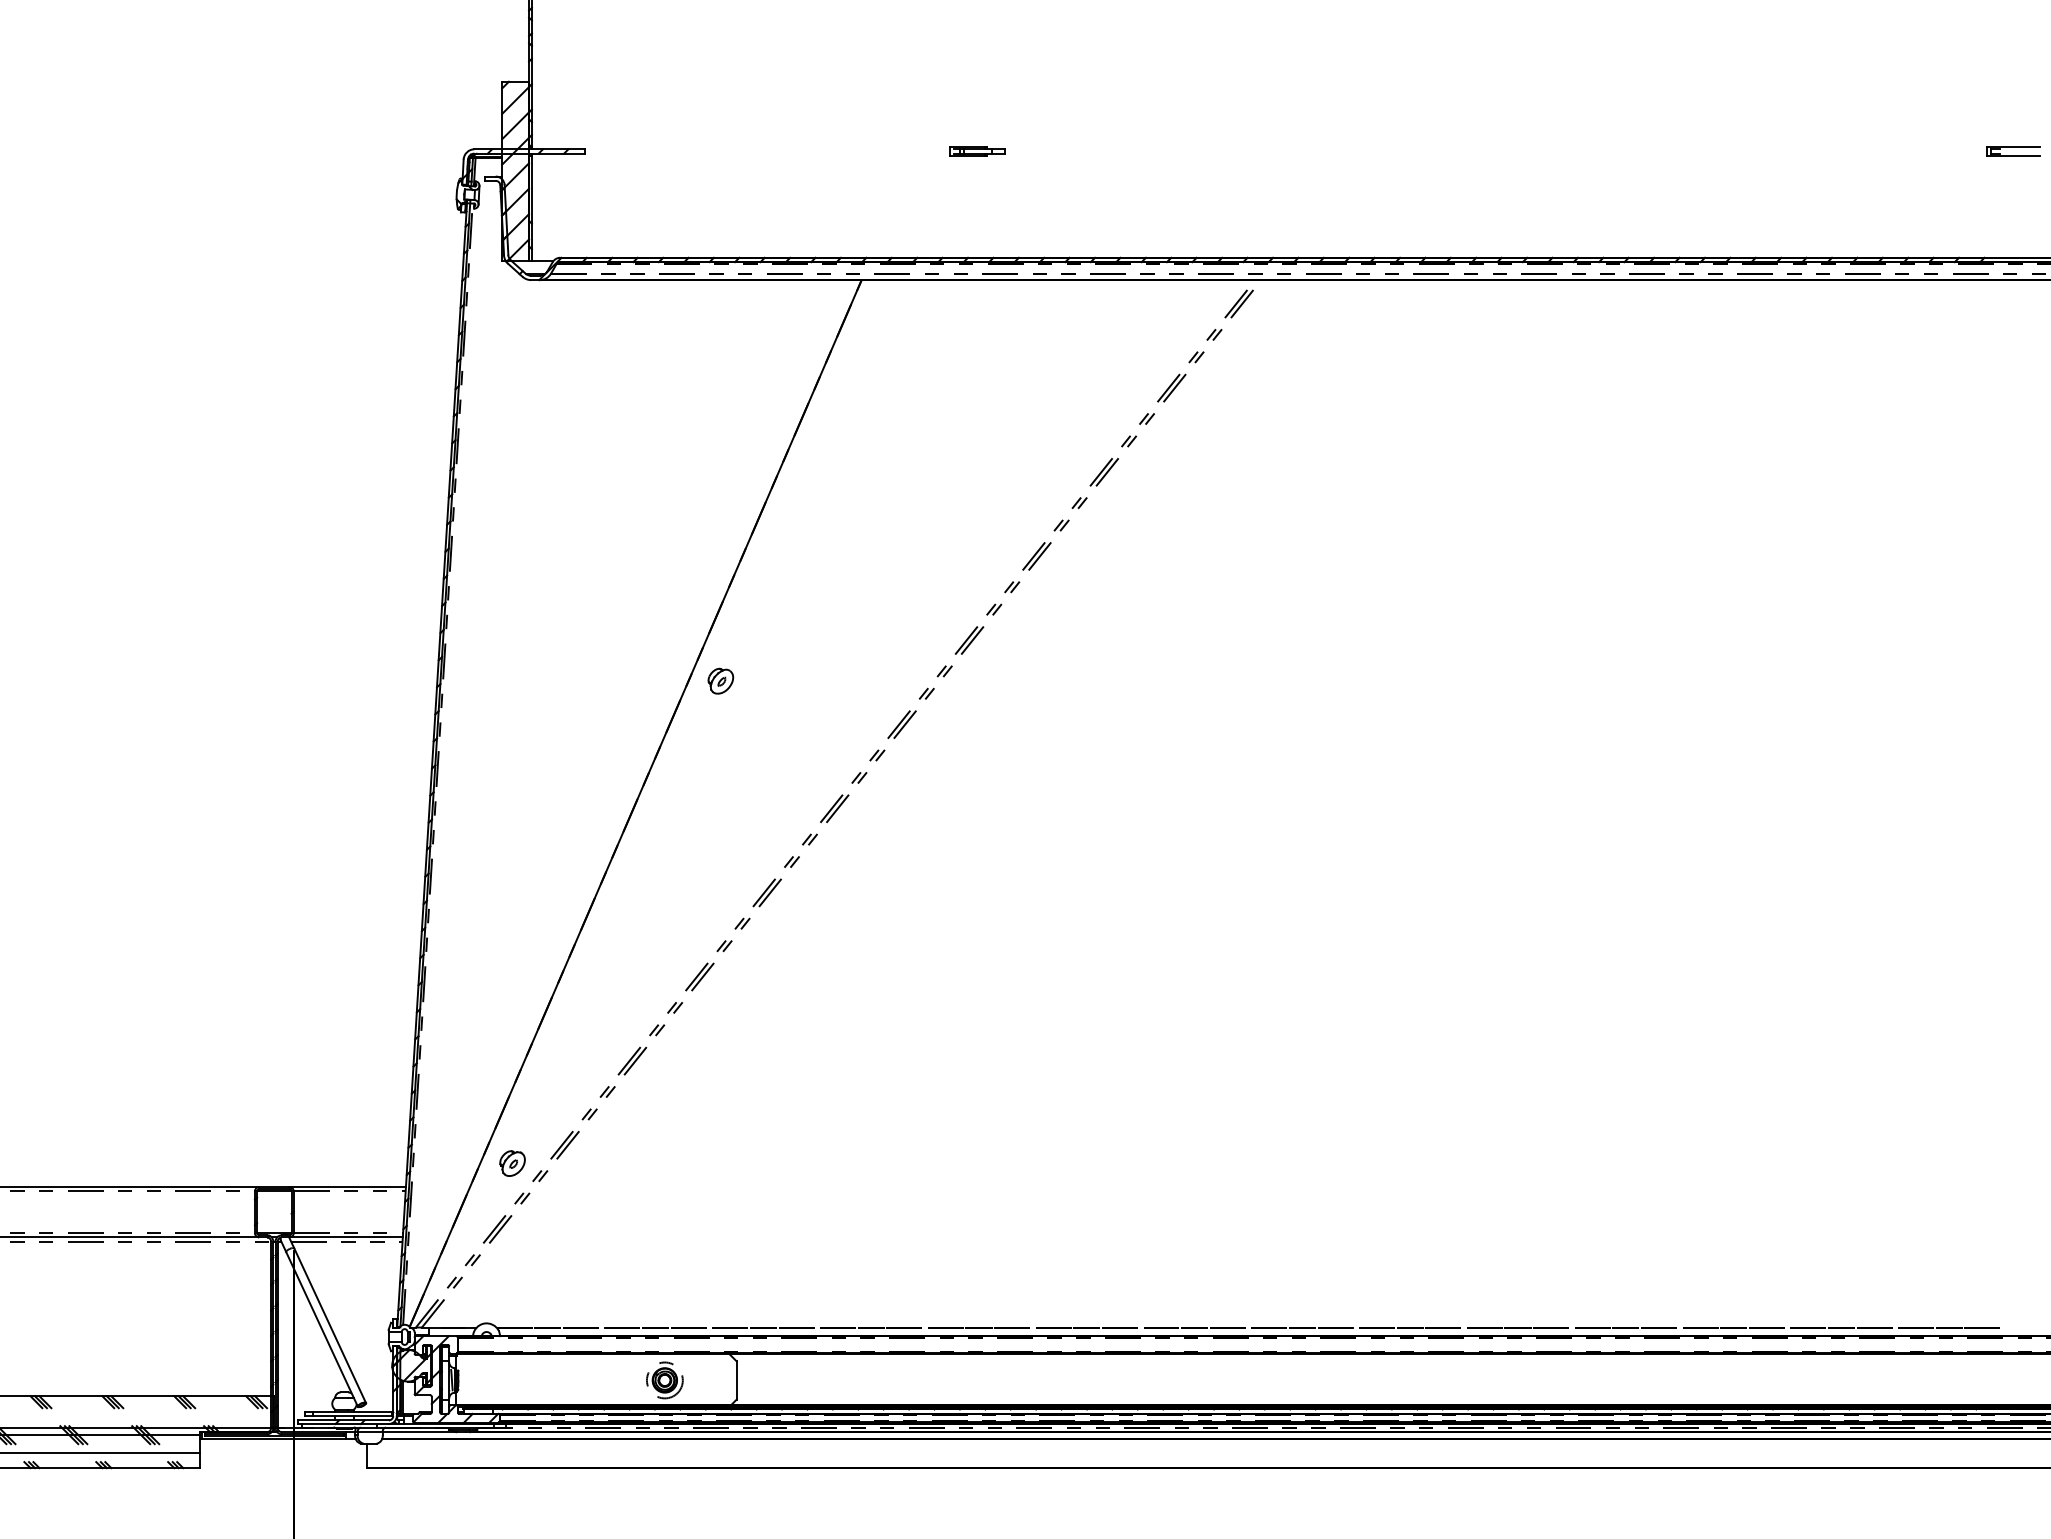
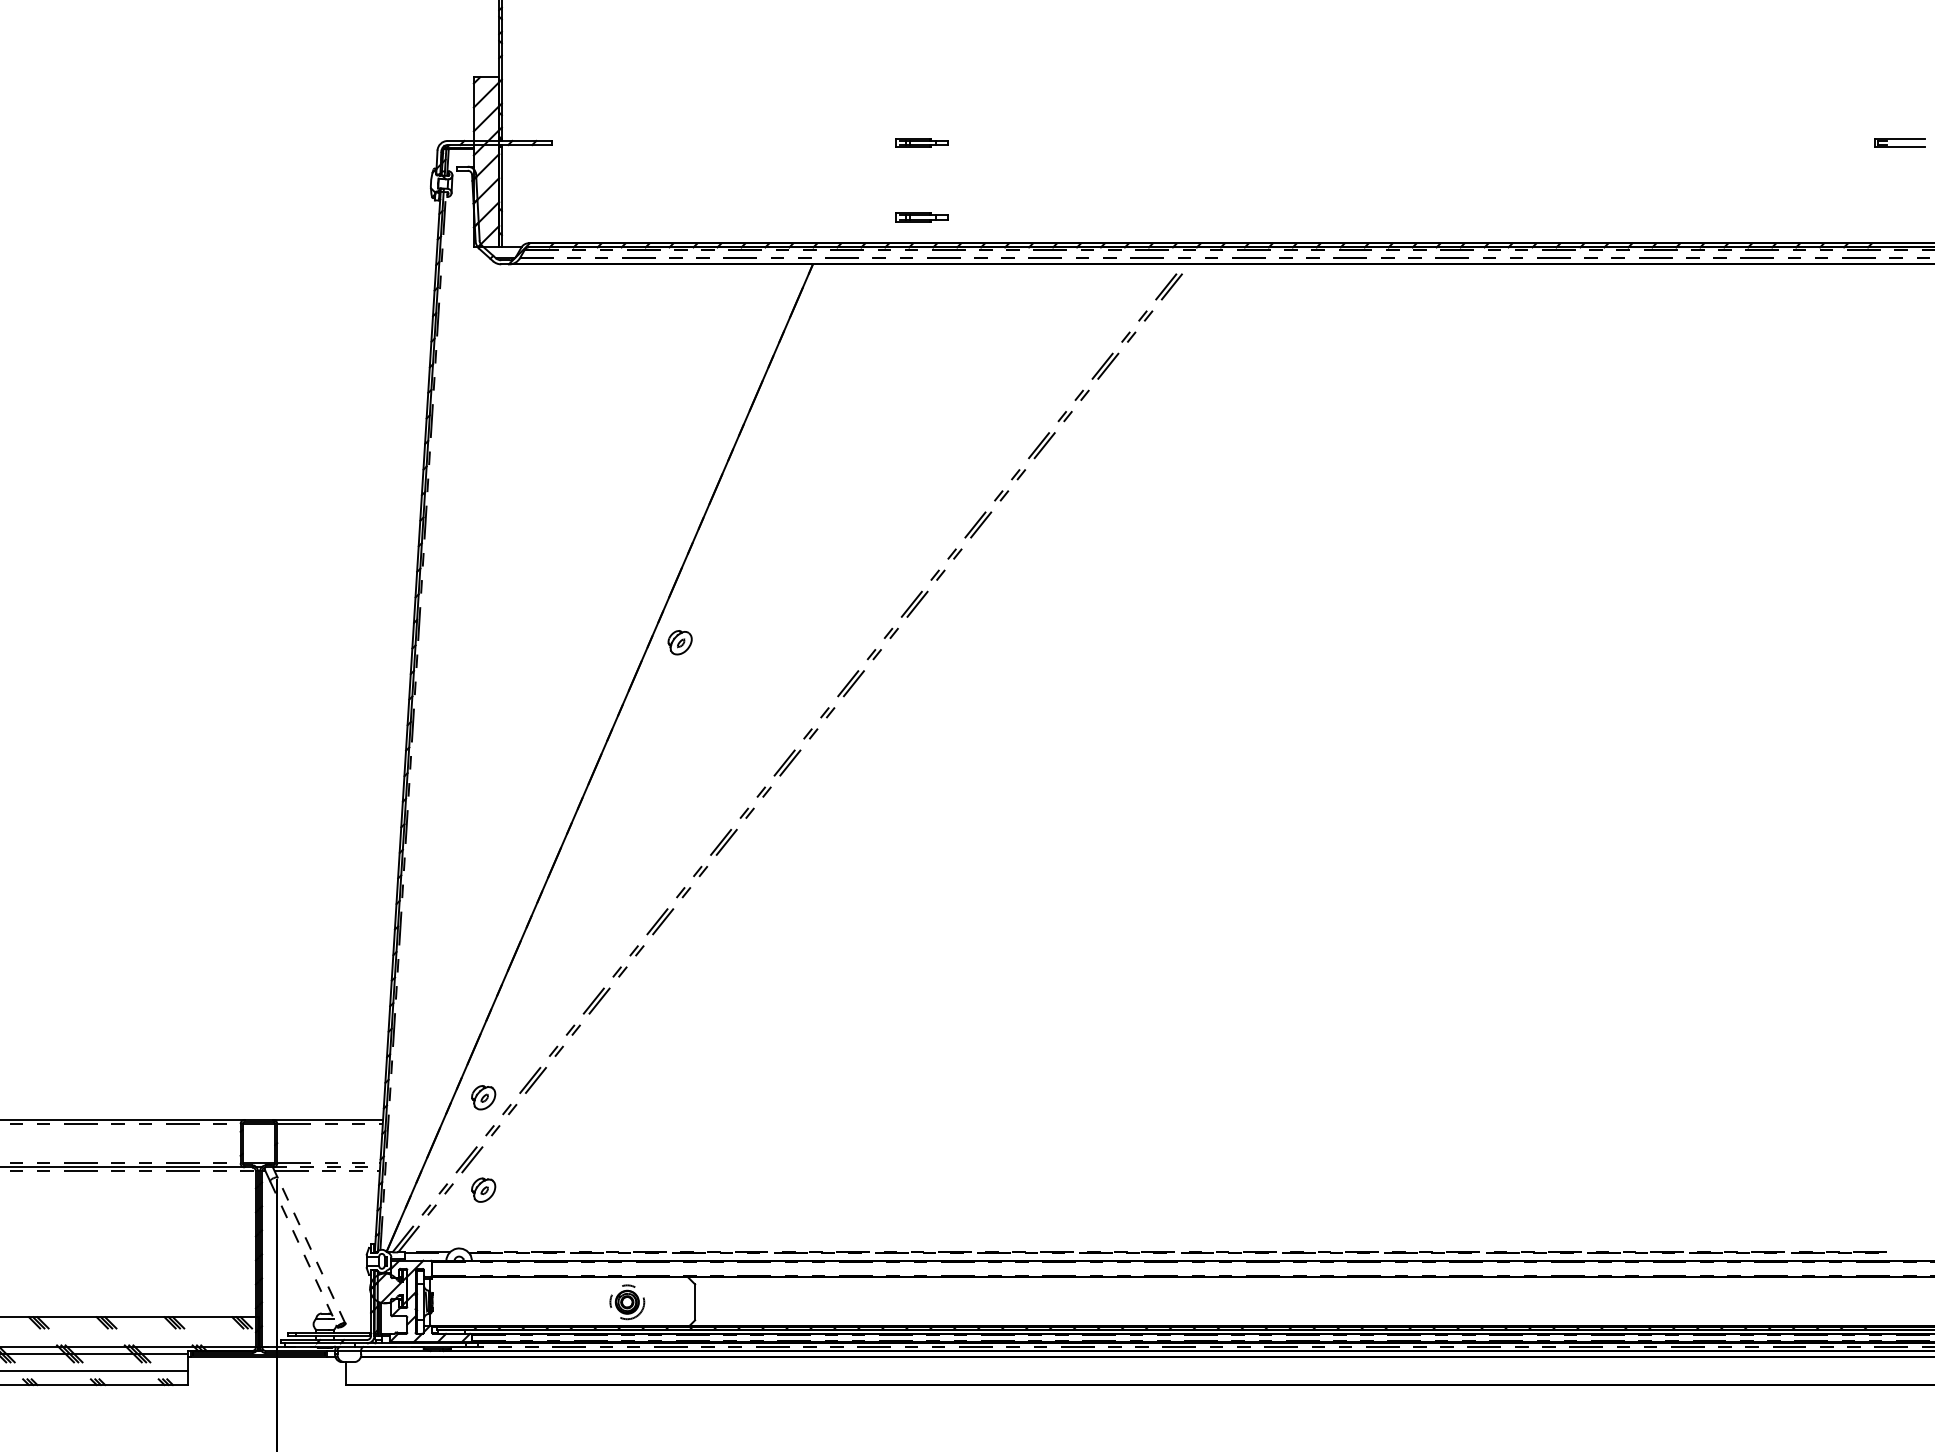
part: (977, 230) -> (922, 217), added
line: (346, 1237) -> (326, 1167), solid -> dashed
part: (512, 1261) -> (483, 1190), added
line: (329, 1325) -> (310, 1250), solid -> dashed
line: (322, 1329) -> (304, 1254), solid -> dashed

